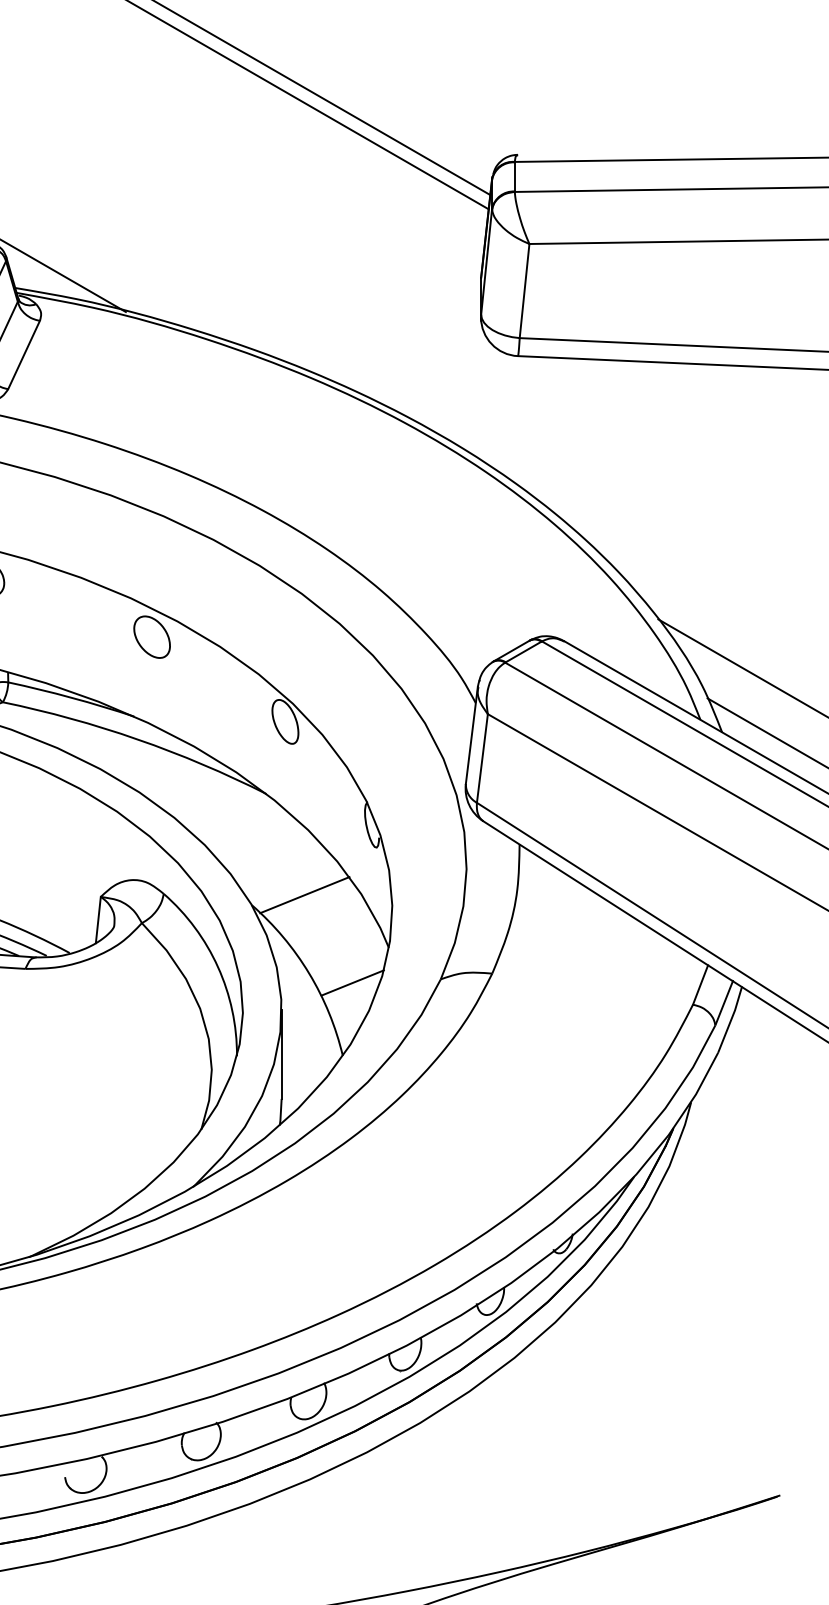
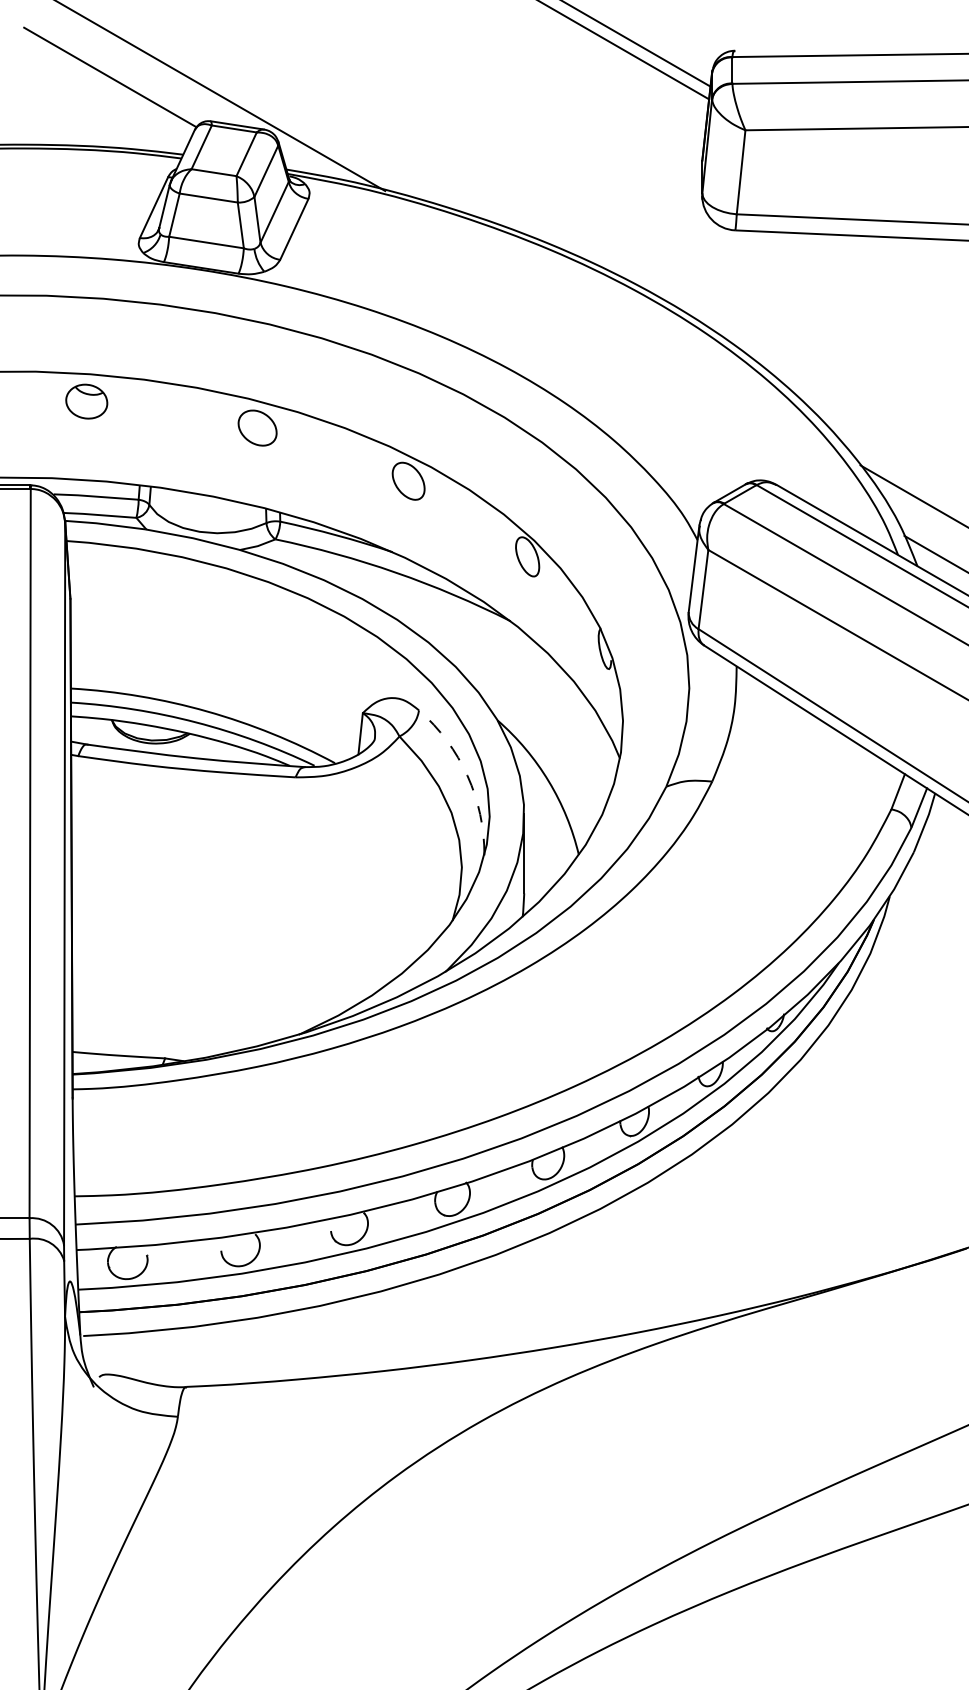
line: (304, 895) -> (544, 711), removed
arc: (218, 966) -> (467, 775), solid -> dashed
line: (352, 982) -> (587, 789), removed

